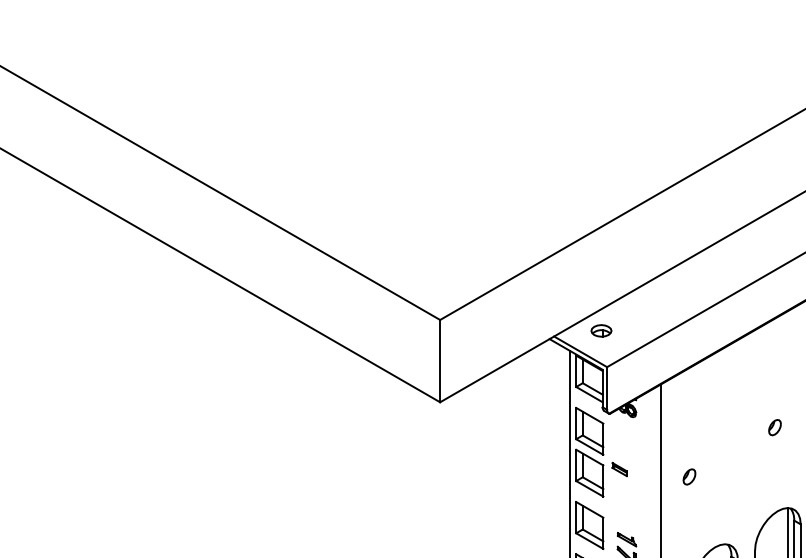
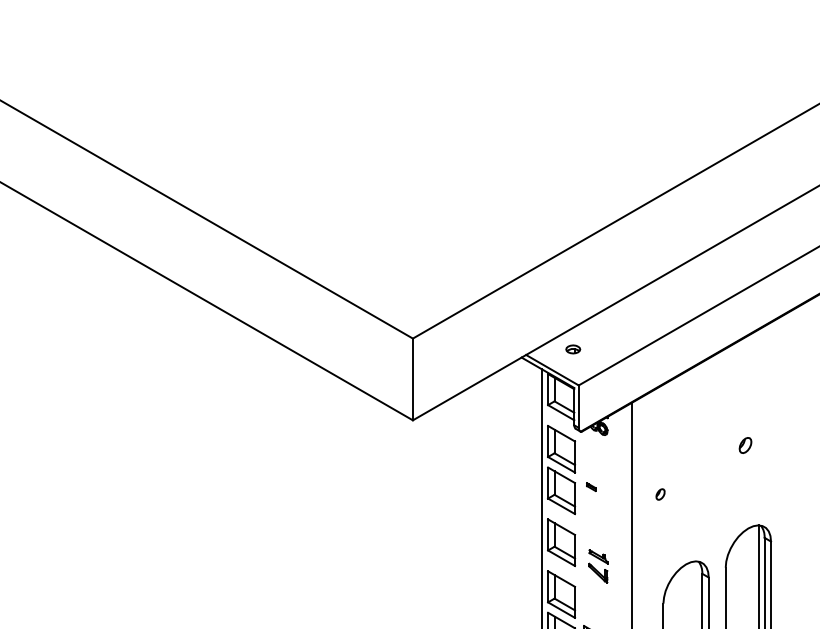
part: (601, 330) -> (573, 349), size x0.7
part: (619, 468) -> (591, 486), size x0.6
part: (689, 476) -> (660, 494), size x0.7

